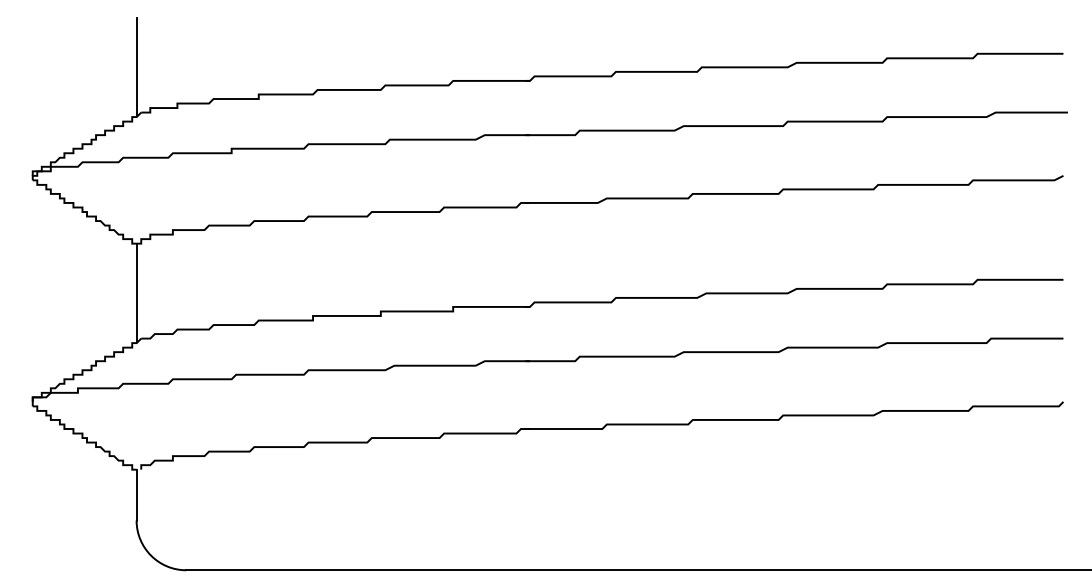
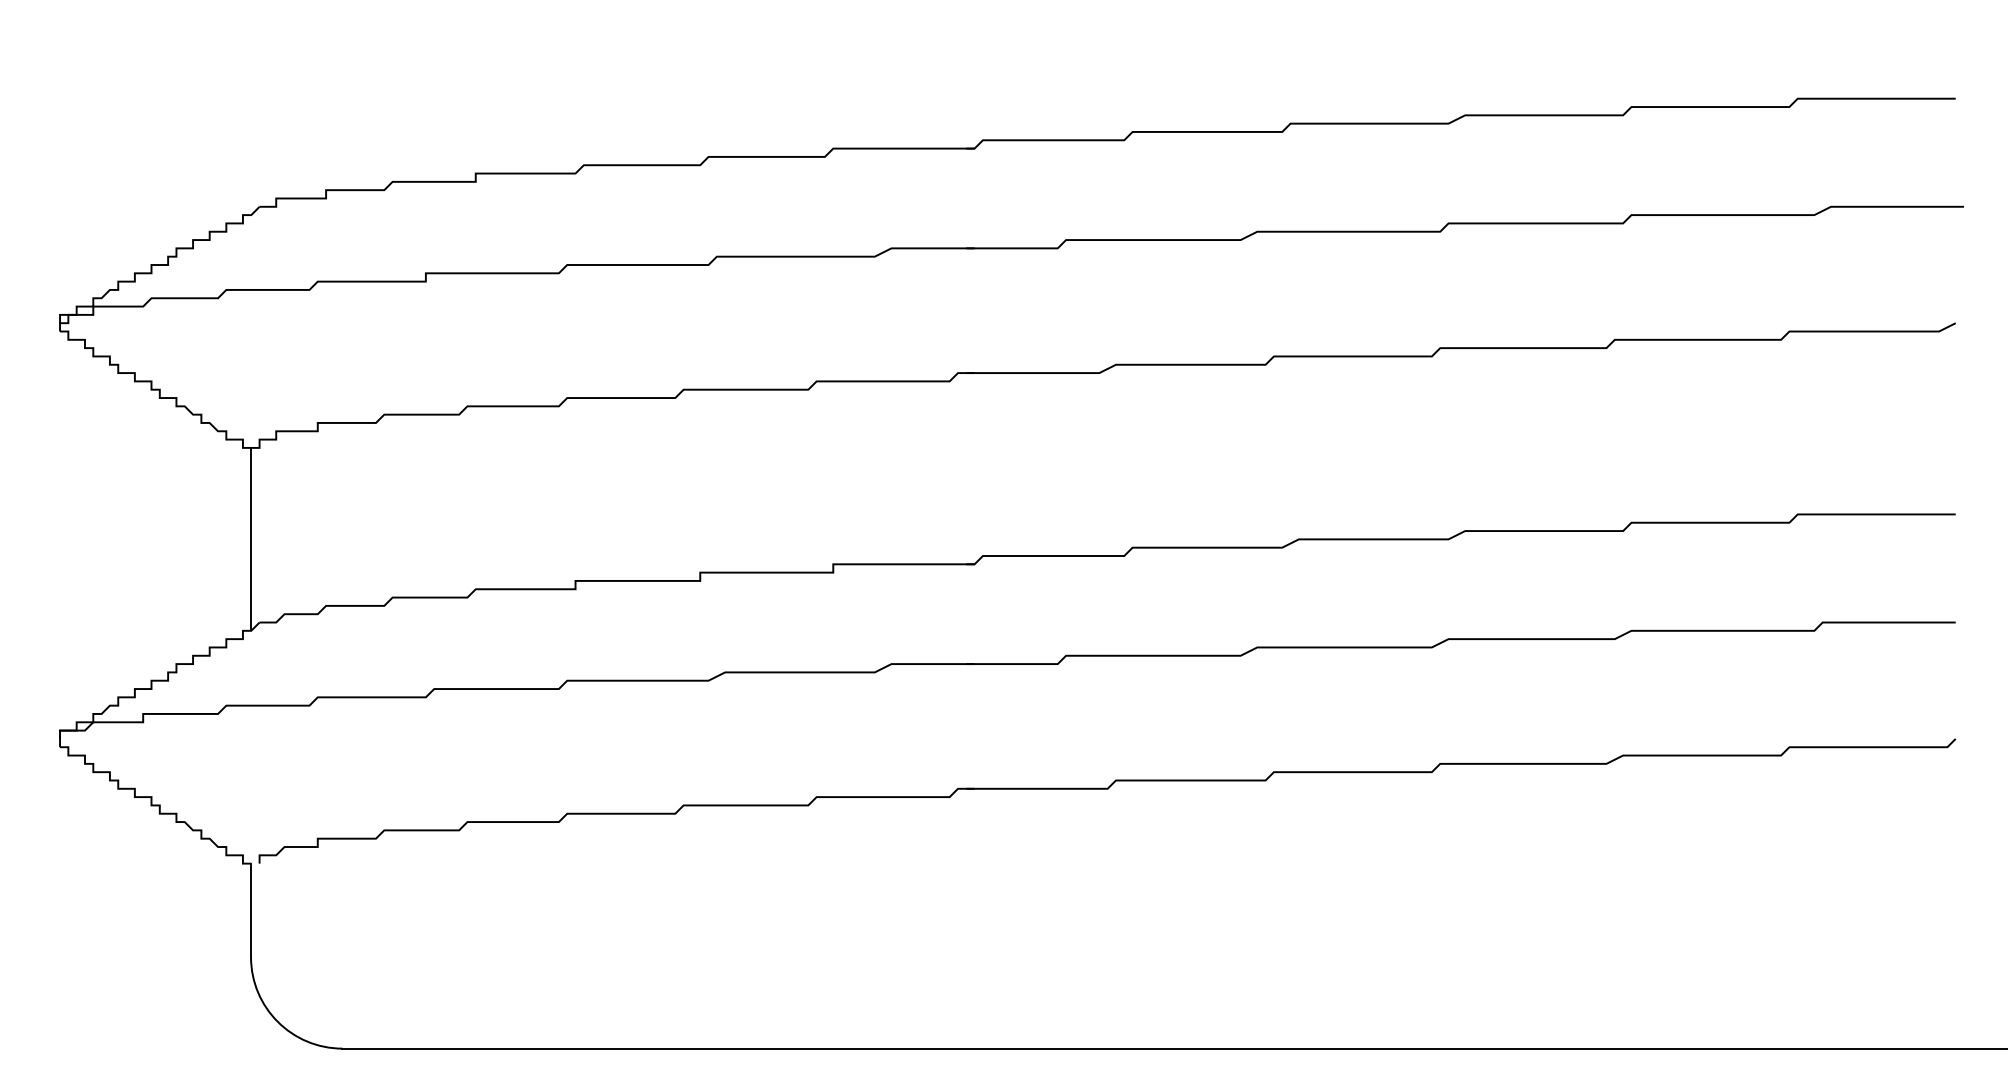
line: (136, 66) -> (250, 122), removed

